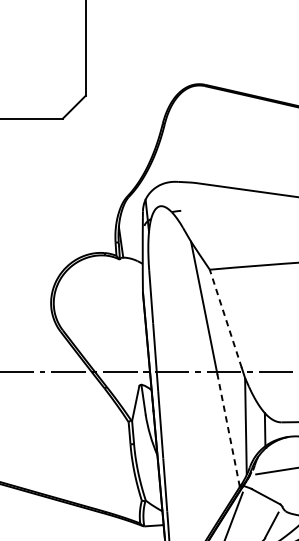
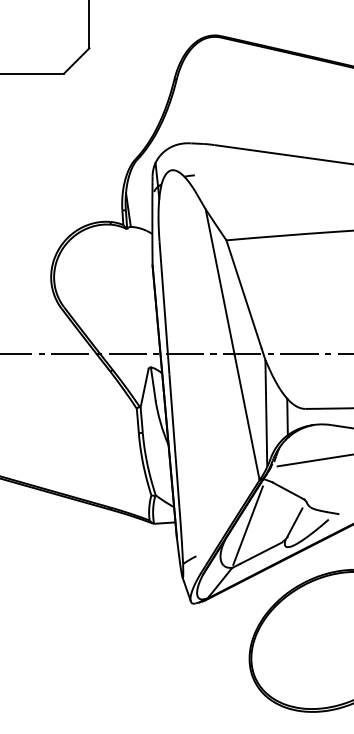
line: (225, 318) -> (243, 294), dashed -> solid
line: (228, 430) -> (247, 417), dashed -> solid

